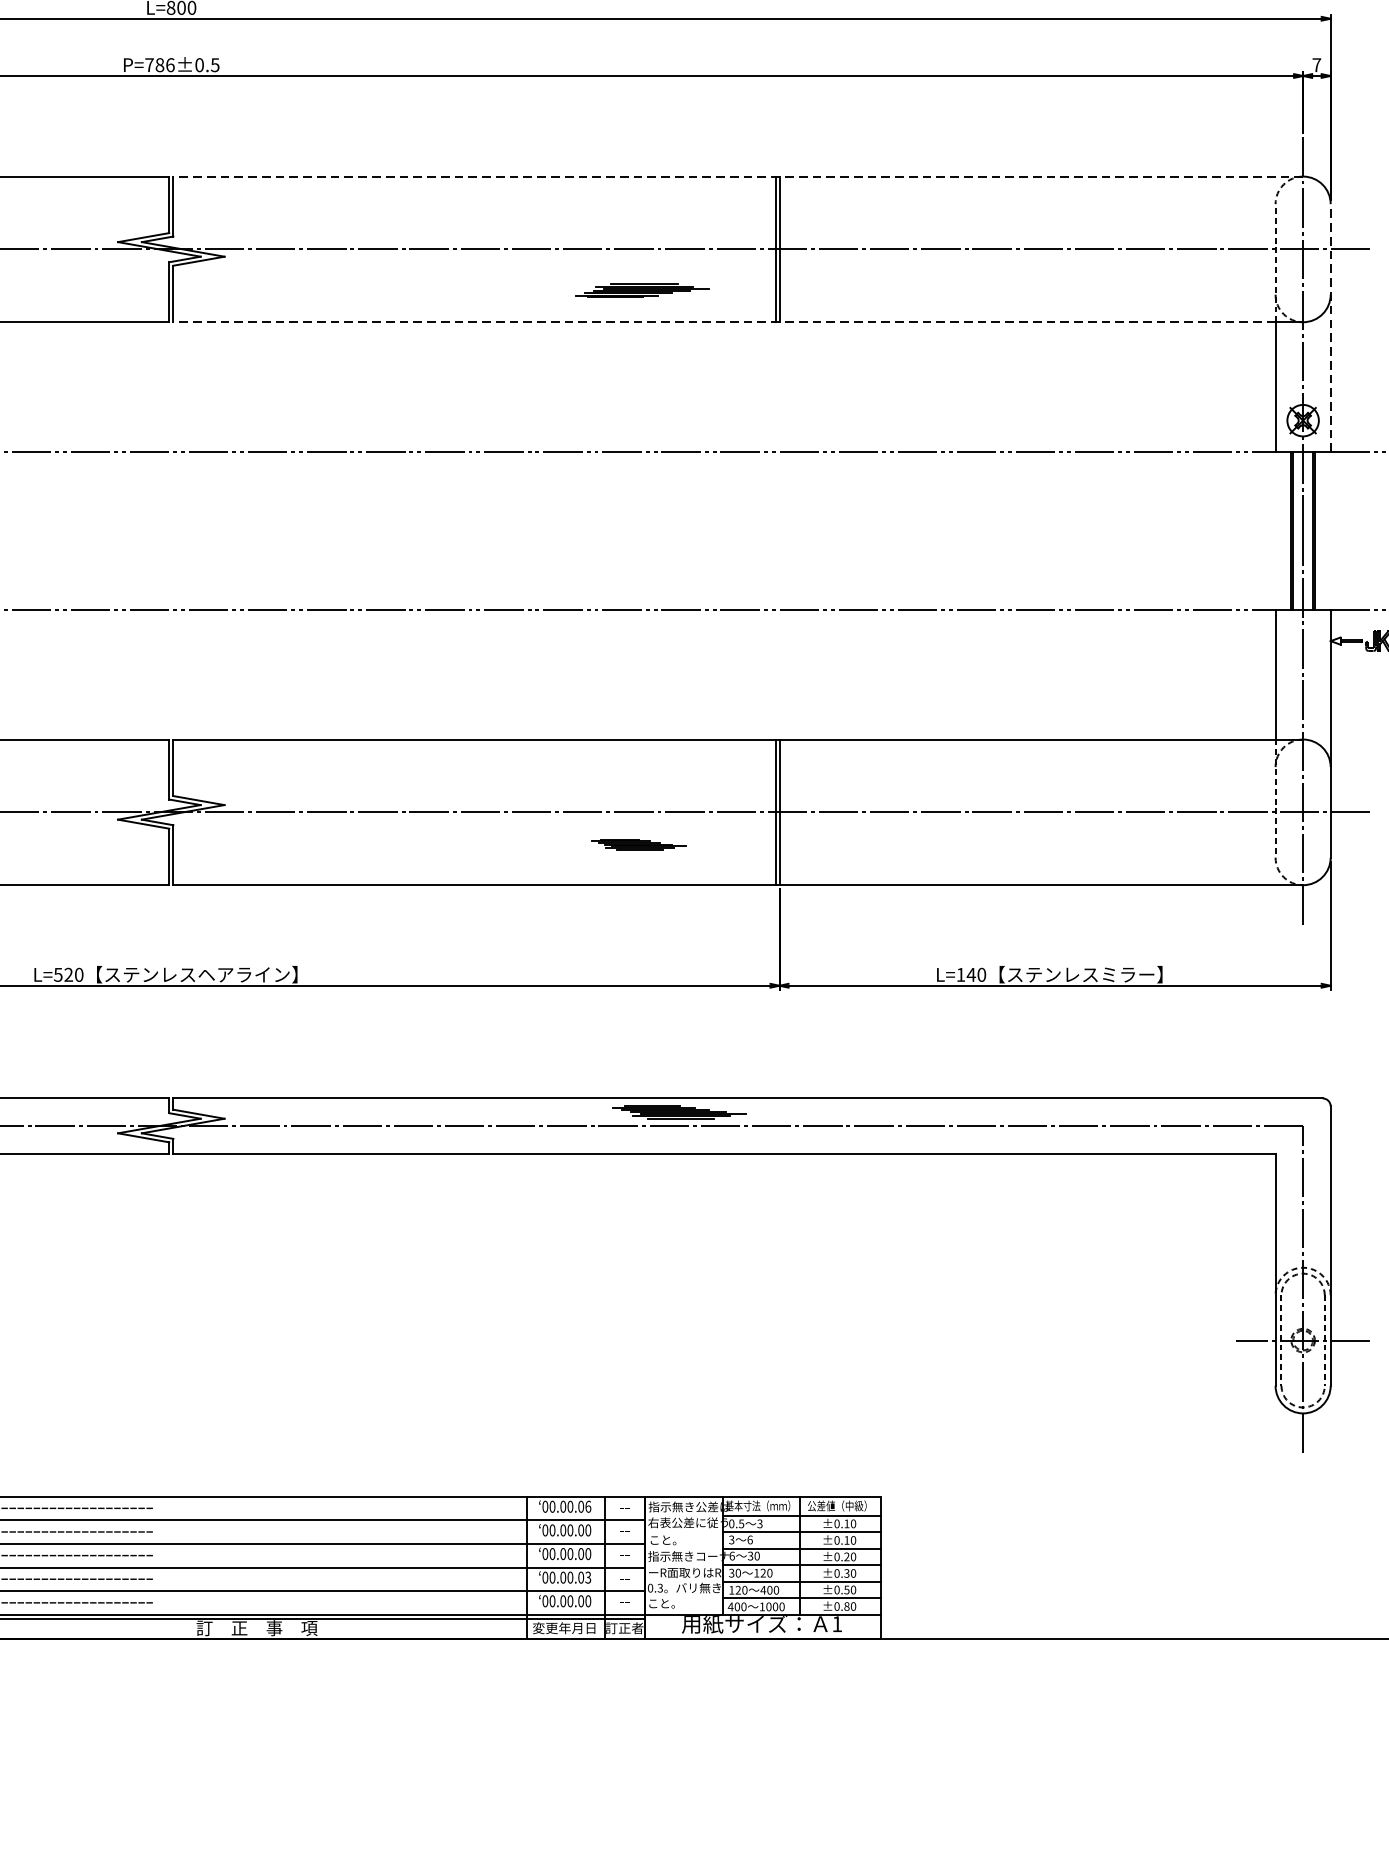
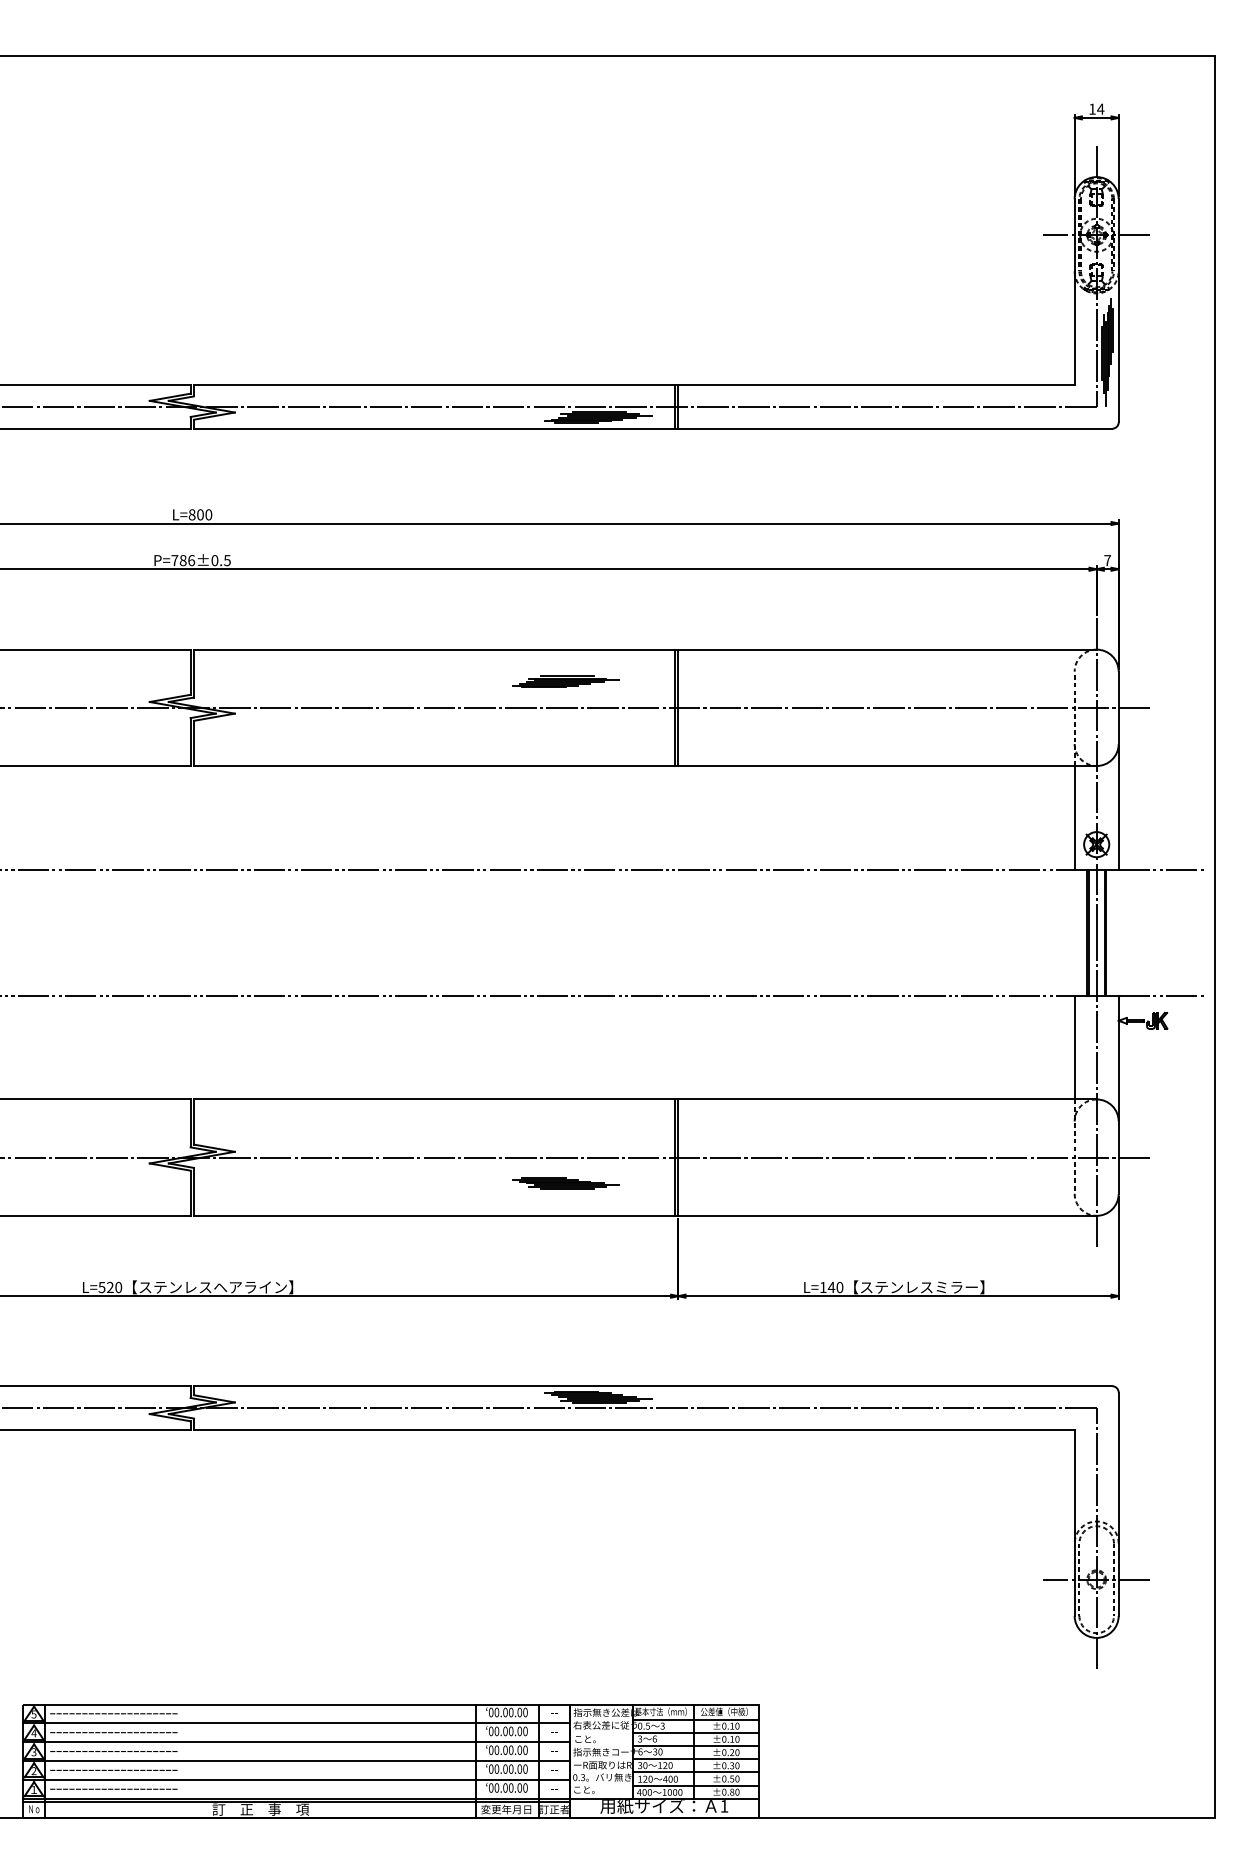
line: (737, 176) -> (644, 649), dashed -> solid
part: (642, 290) -> (565, 681), moved
line: (723, 322) -> (633, 766), dashed -> solid
line: (1330, 327) -> (1118, 770), dashed -> solid
part: (638, 844) -> (565, 1183), size x1.43
text: (588, 1505) -> (525, 1711), 00.00.06 -> 00.00.00
text: (588, 1576) -> (525, 1768), 00.00.03 -> 00.00.00

